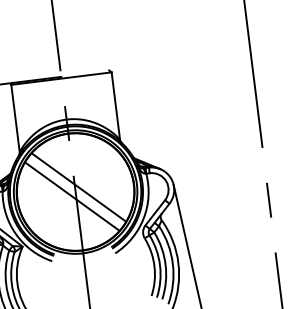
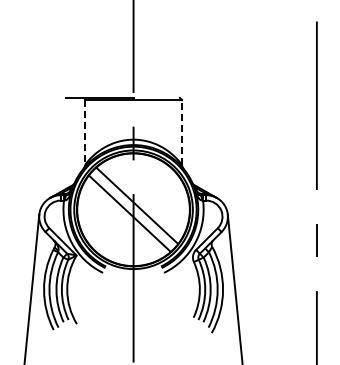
line: (116, 105) -> (182, 132), solid -> dashed
line: (15, 118) -> (85, 132), solid -> dashed

